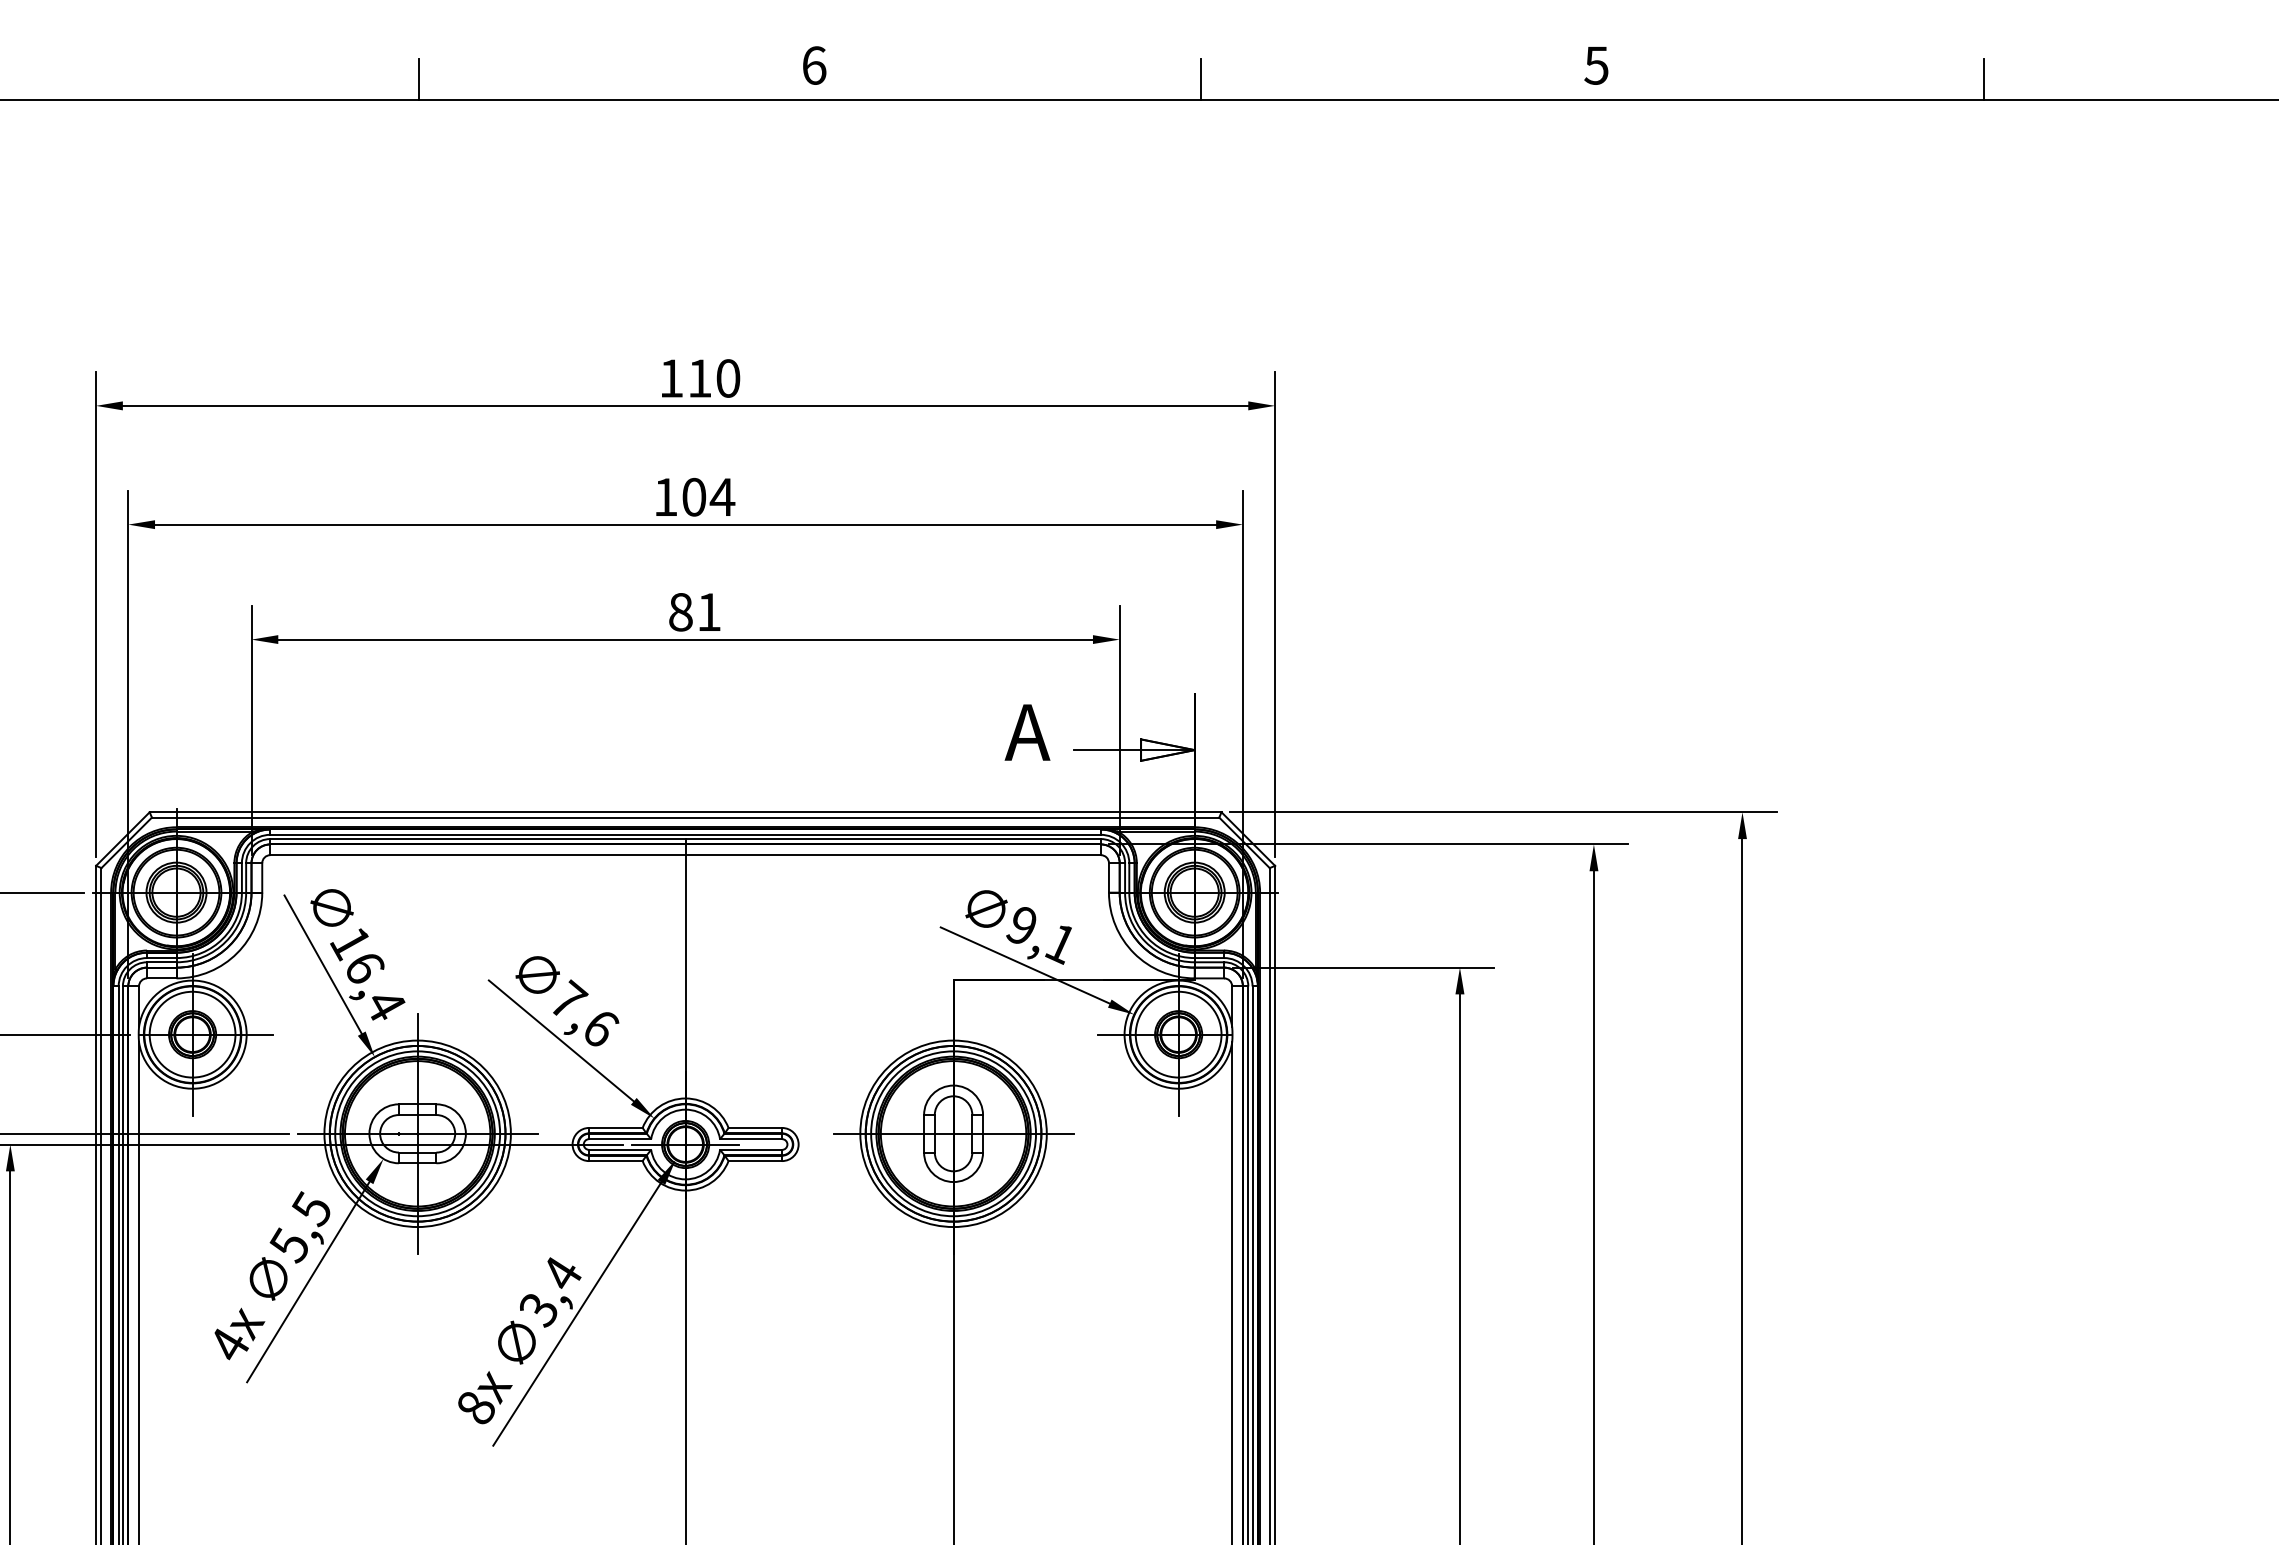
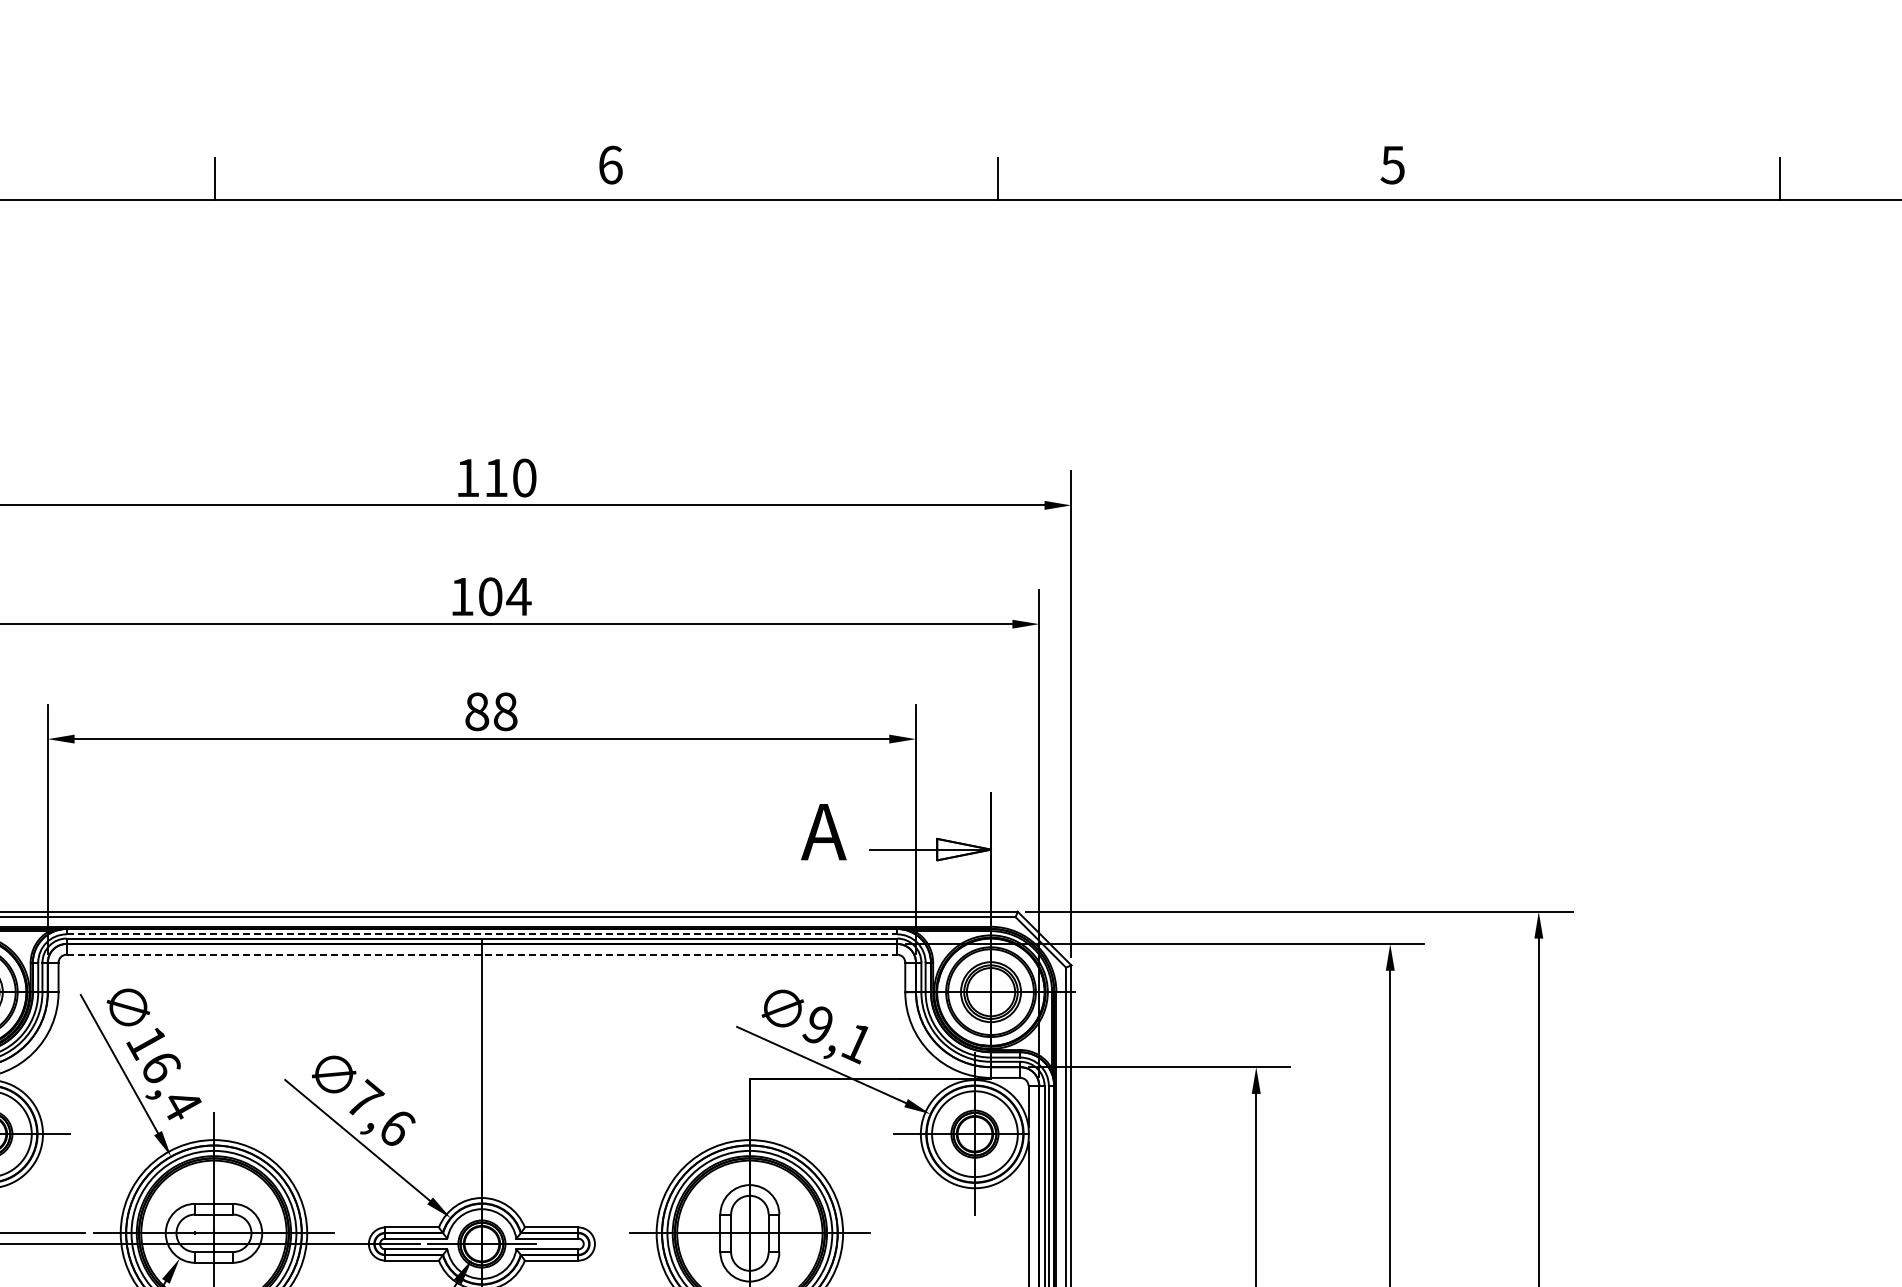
text: (709, 612) -> (505, 712), 81 -> 88
line: (686, 834) -> (482, 934), solid -> dashed
line: (686, 855) -> (482, 955), solid -> dashed

